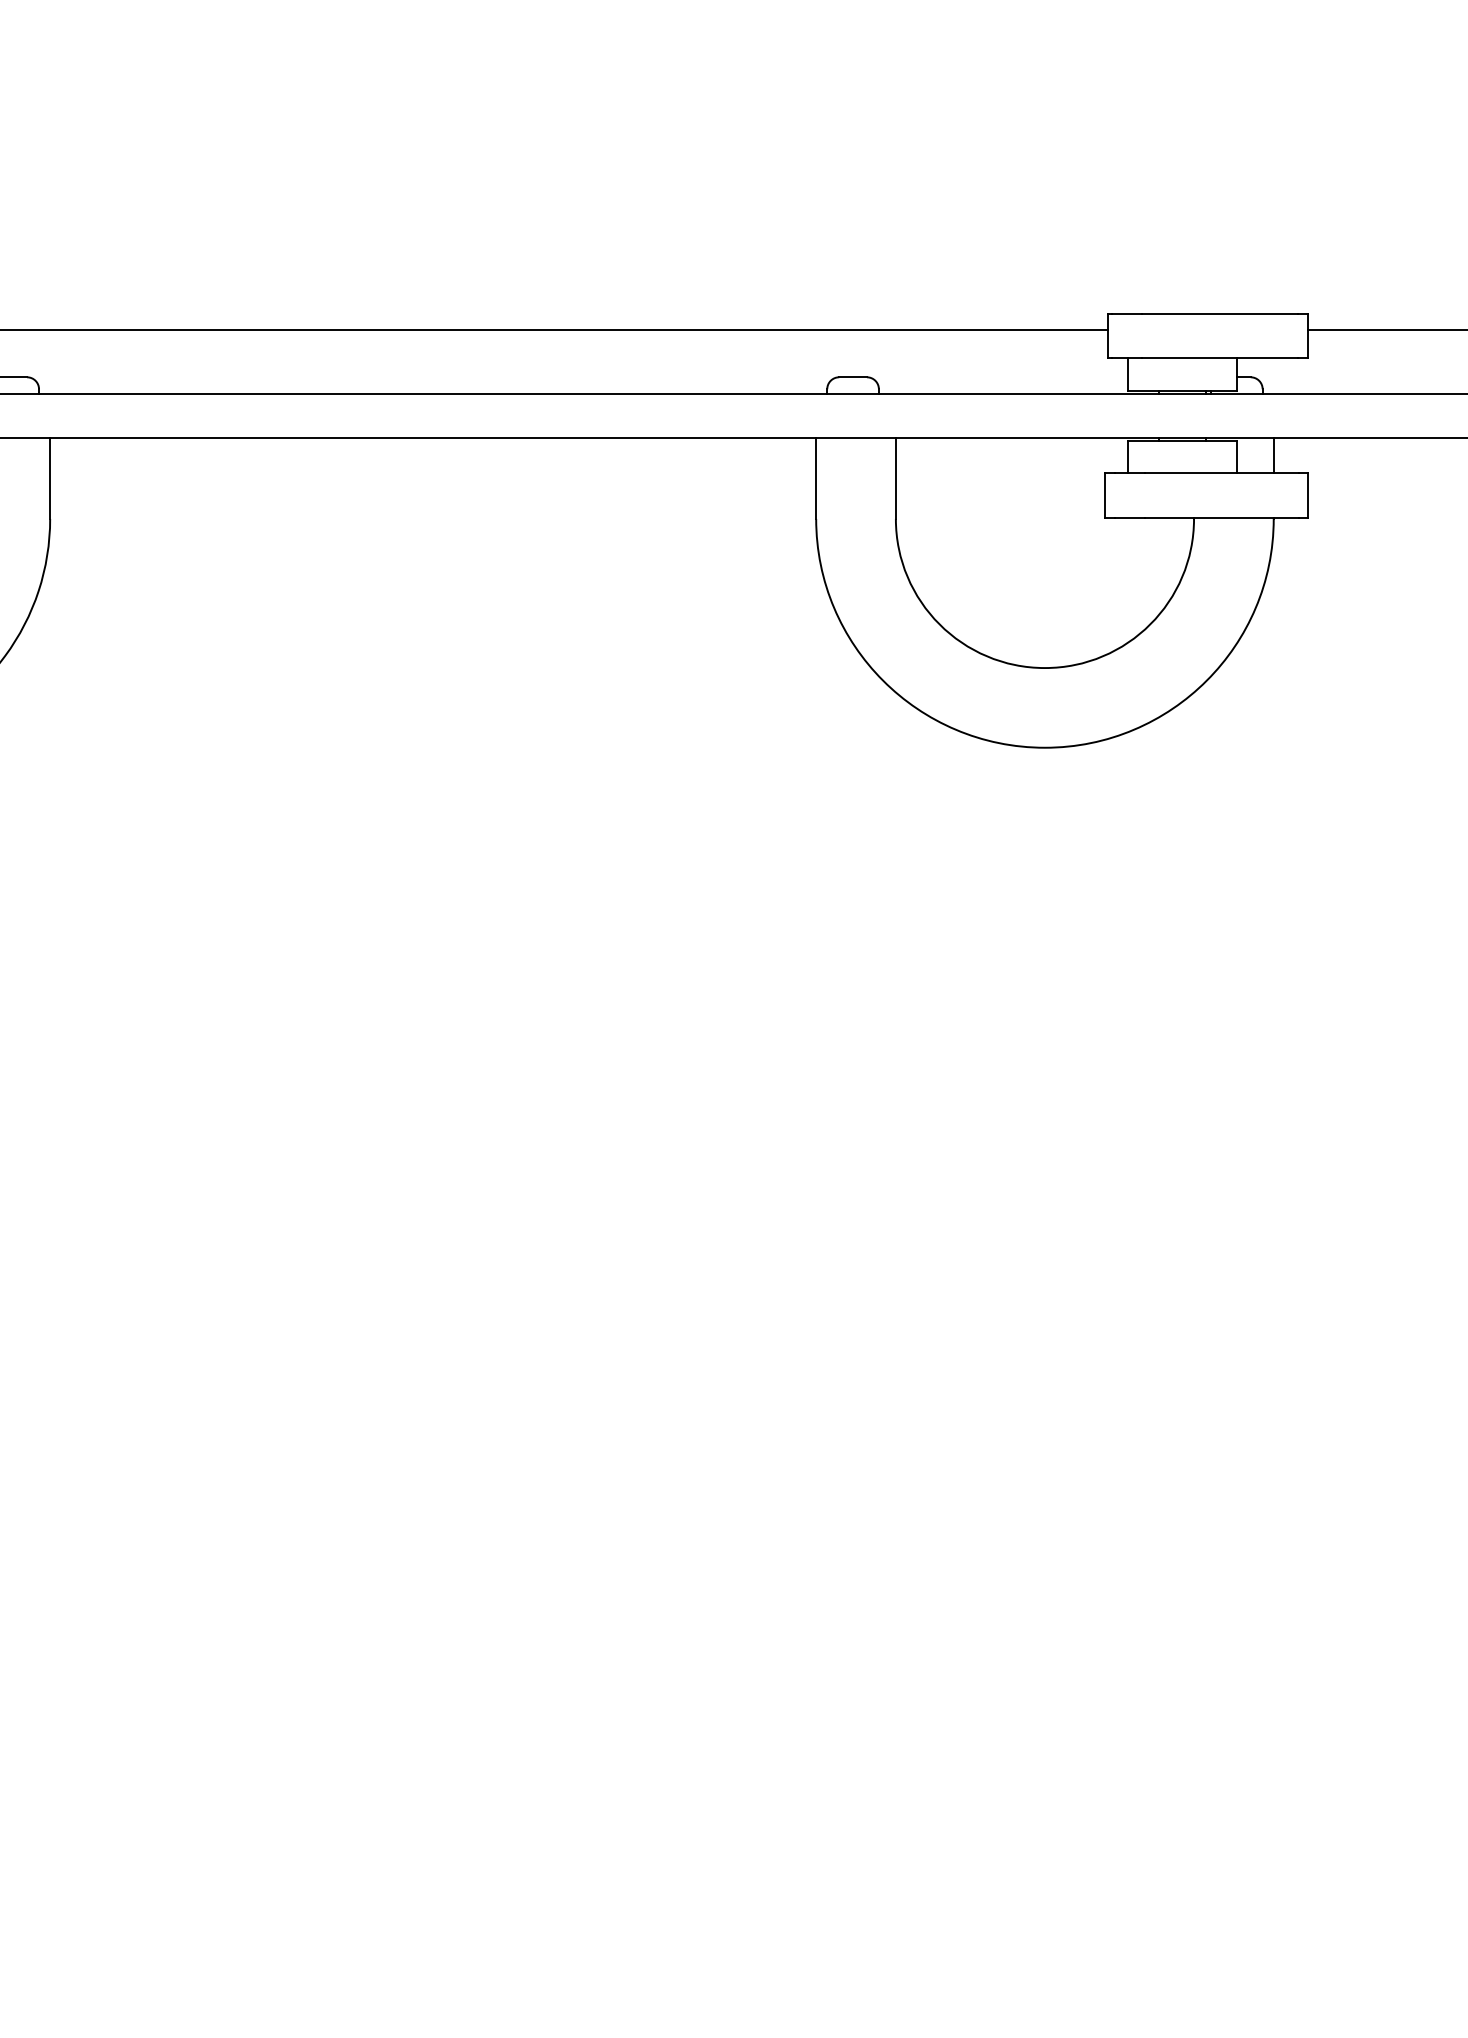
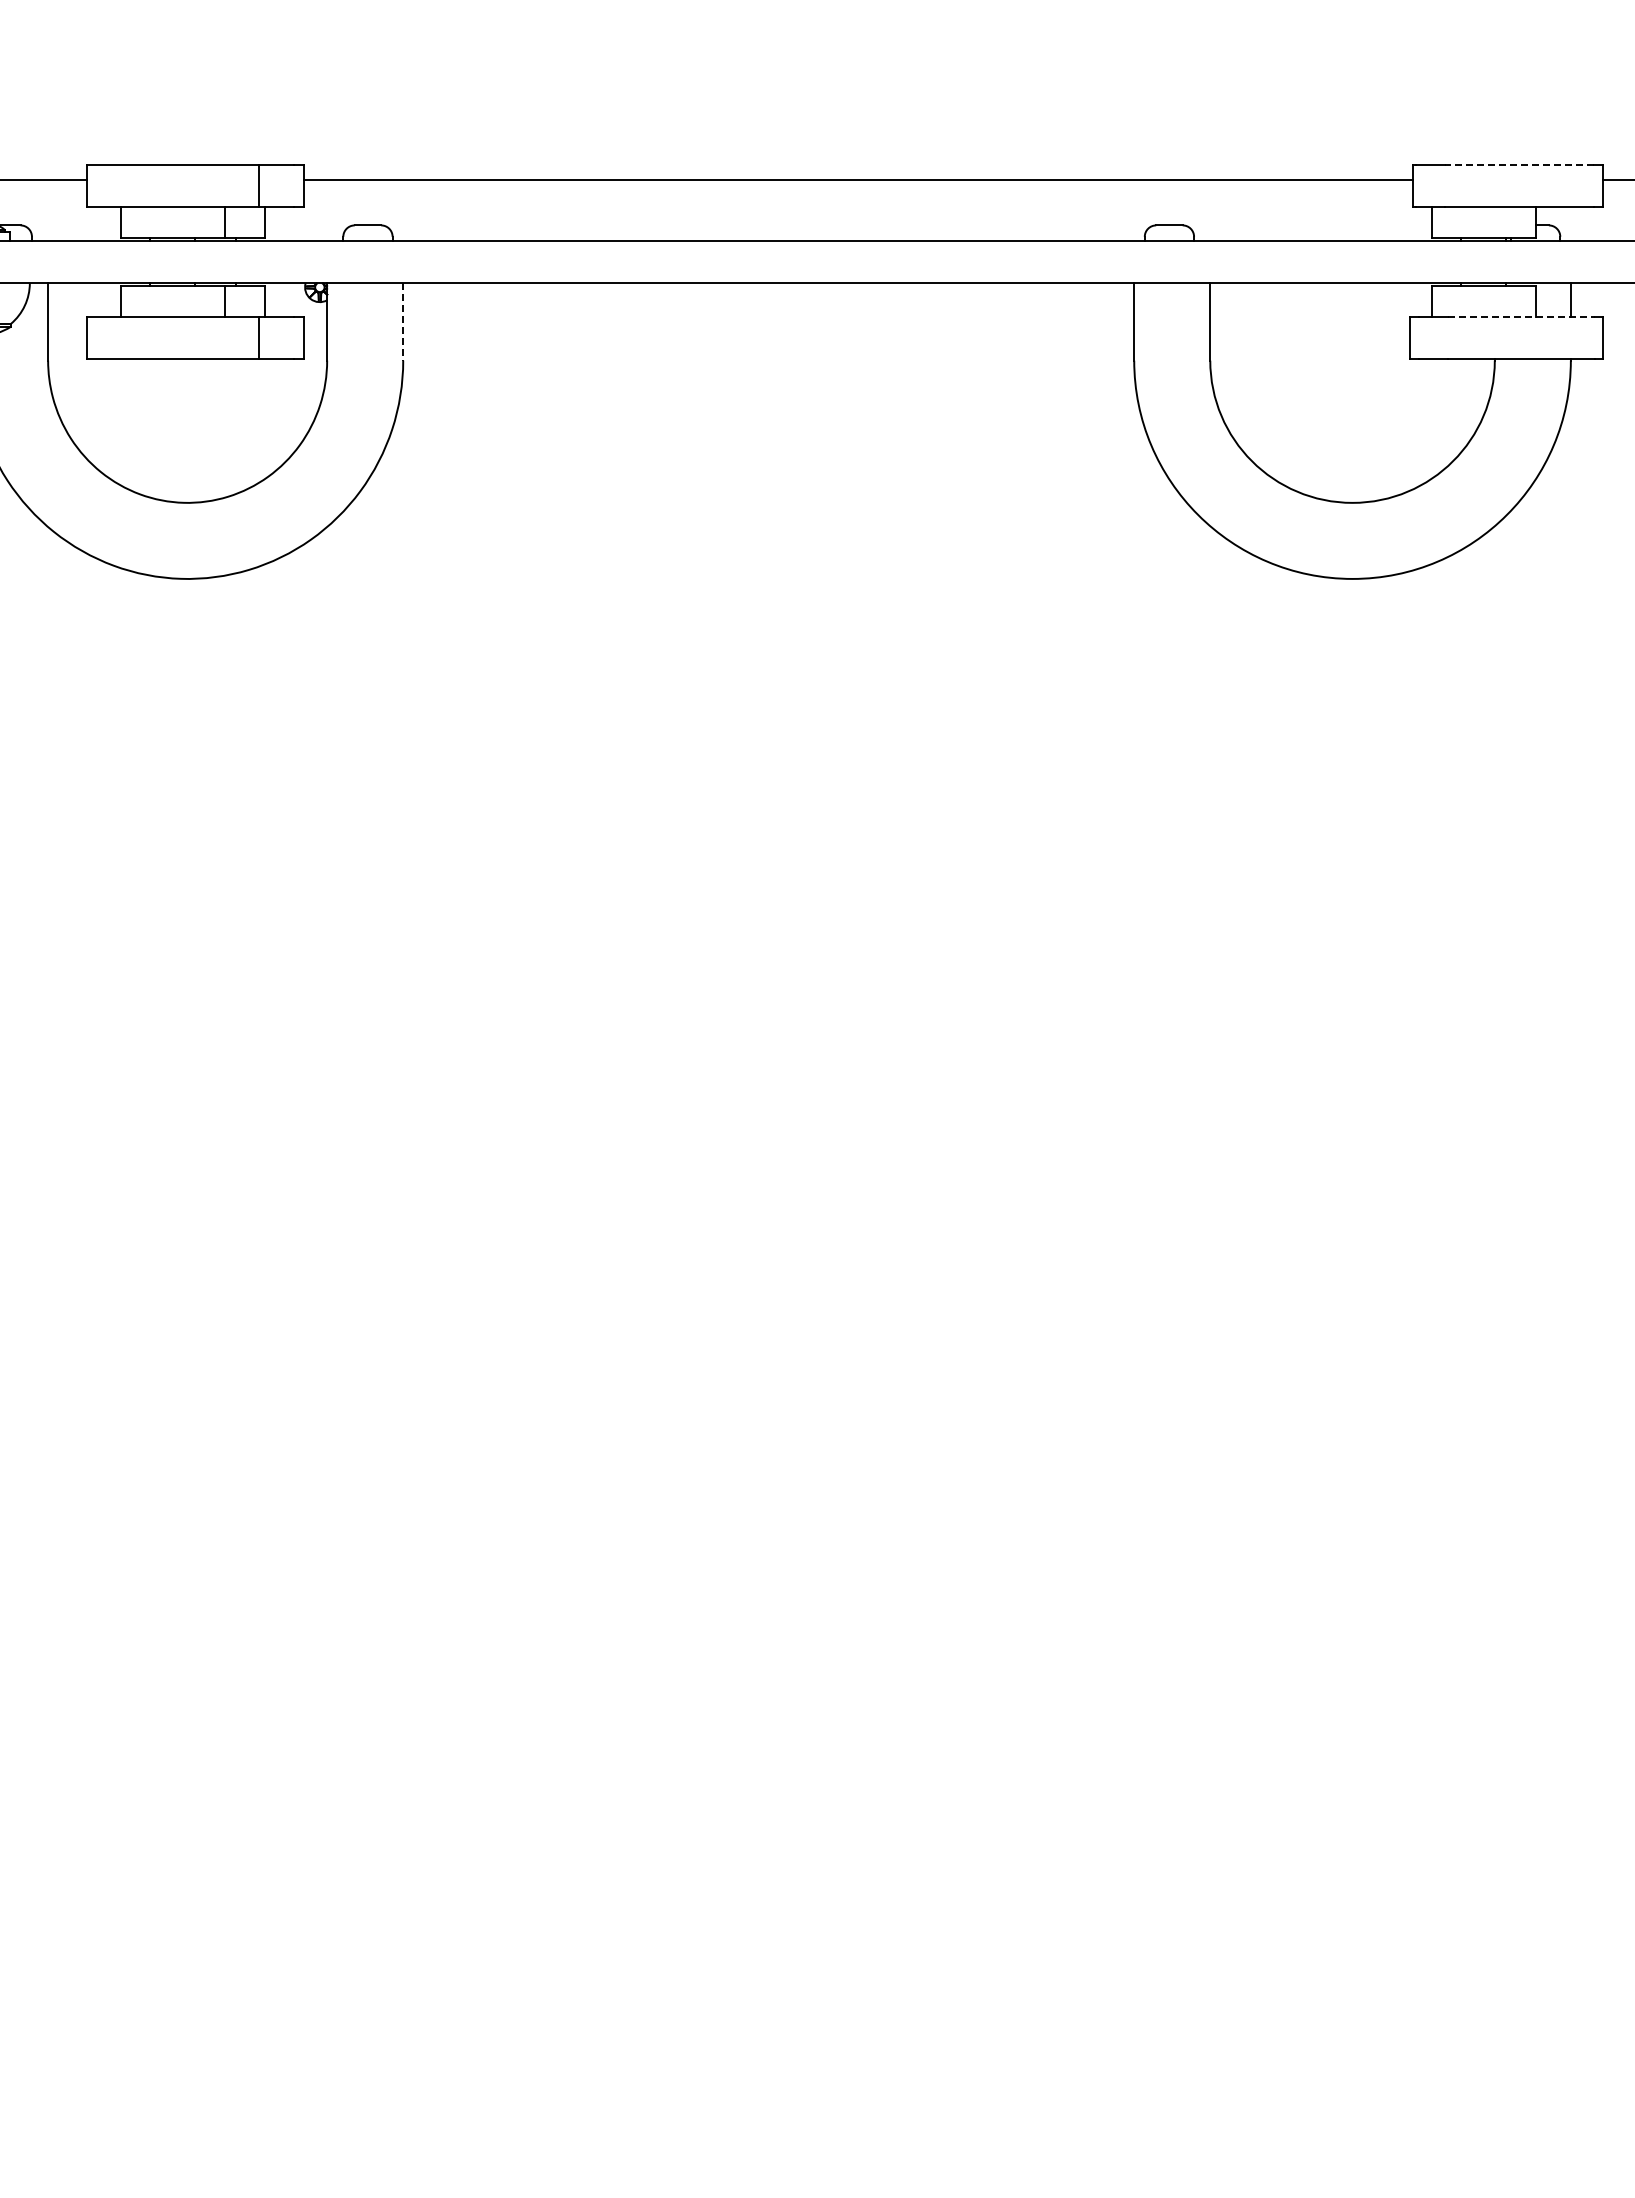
line: (1219, 313) -> (1519, 164), solid -> dashed
line: (1222, 472) -> (1521, 316), solid -> dashed
line: (50, 477) -> (403, 321), solid -> dashed

